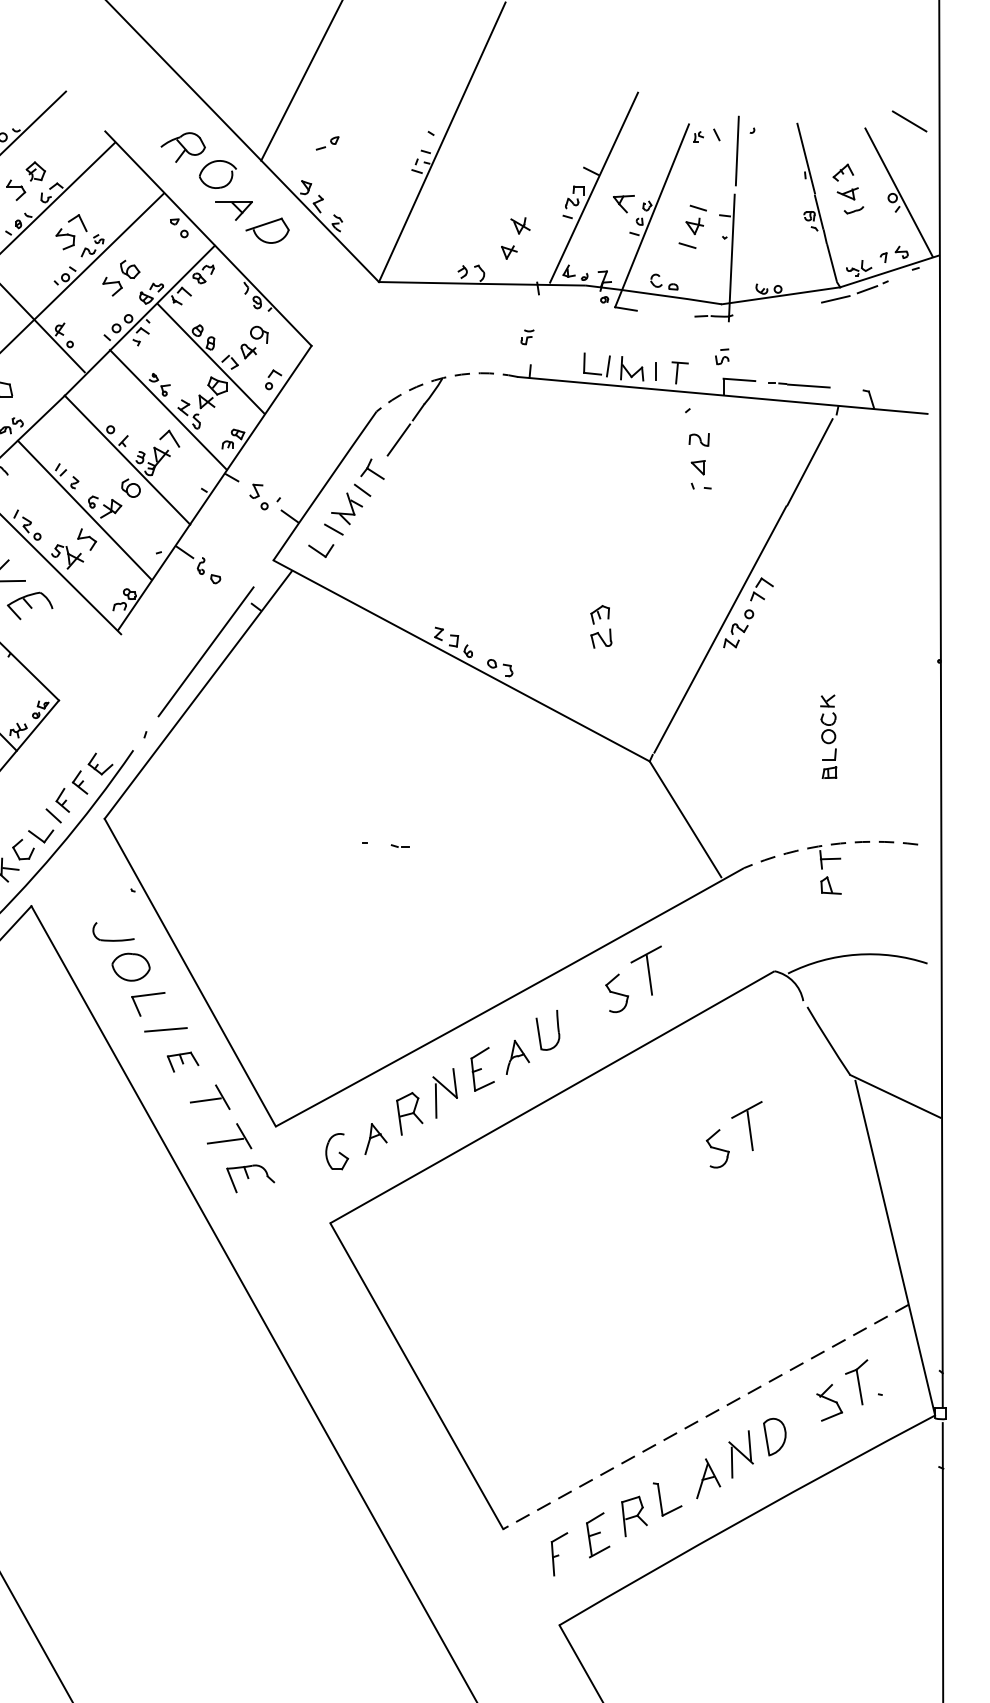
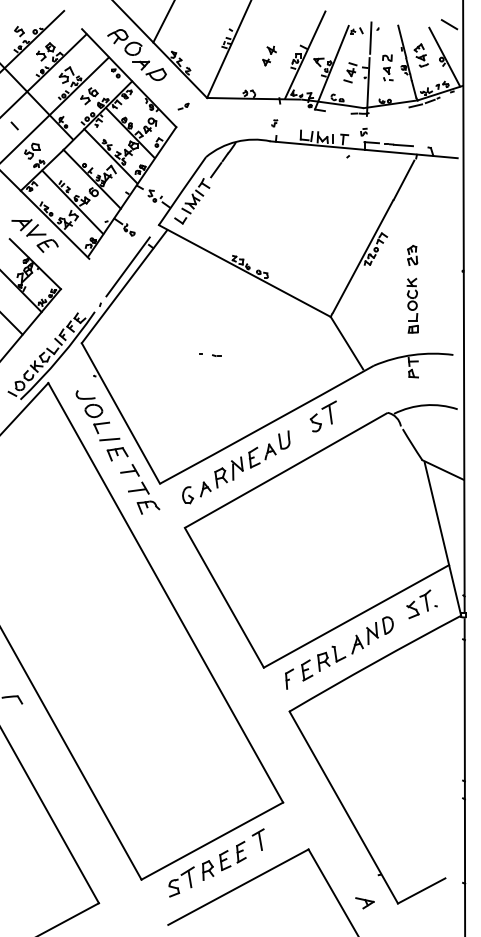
part: (327, 143) -> (183, 106), moved
part: (515, 237) -> (269, 55), moved
arc: (443, 377) -> (236, 141), dashed -> solid
part: (699, 460) -> (387, 67), moved
part: (600, 626) -> (412, 255), moved
part: (828, 736) -> (412, 305), size x1.43
arc: (828, 845) -> (412, 355), dashed -> solid
part: (182, 1062) -> (117, 454), size x1.43
part: (732, 1134) -> (368, 487), removed
line: (706, 1417) -> (356, 616), dashed -> solid

